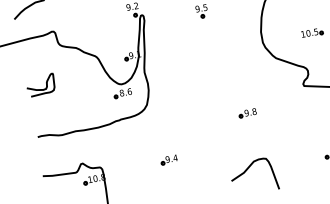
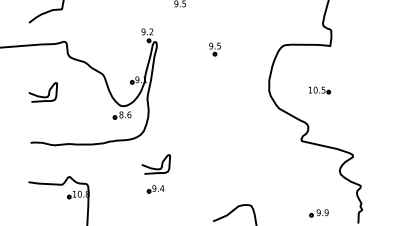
part: (247, 113) -> (241, 157), removed
curve: (163, 138) -> (153, 167), added

